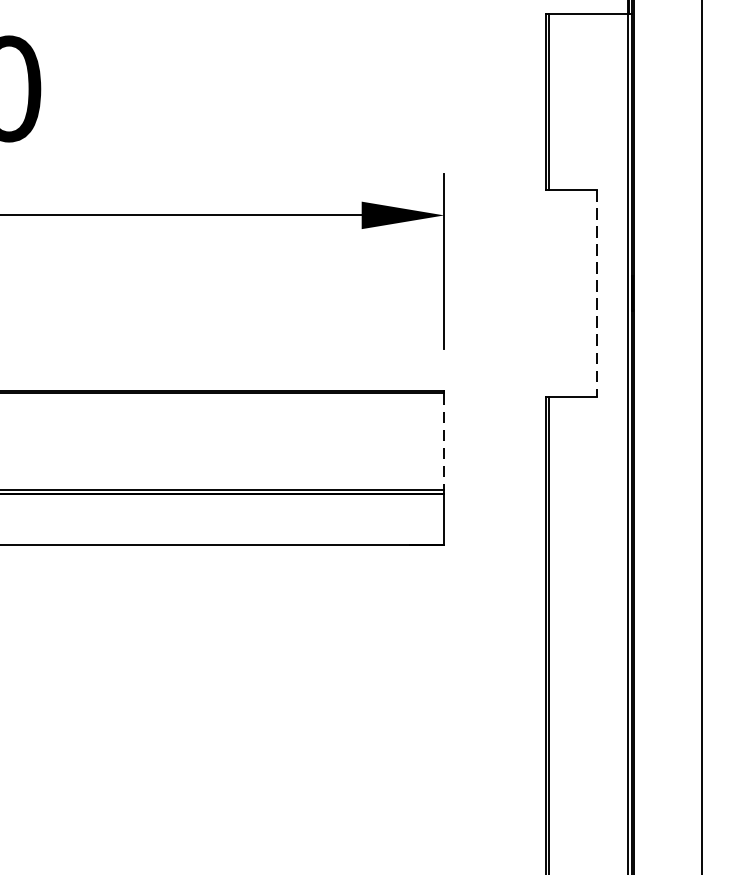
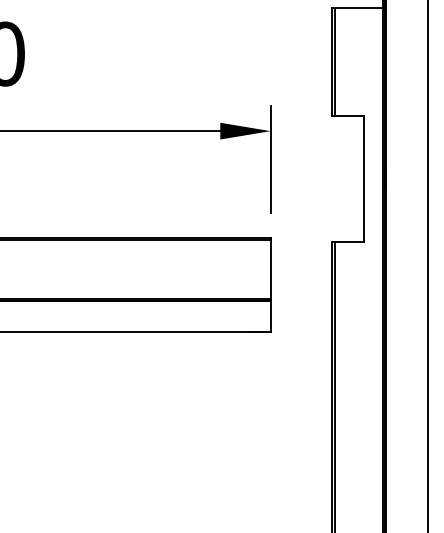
line: (596, 293) -> (363, 178), dashed -> solid
line: (444, 442) -> (270, 269), dashed -> solid

